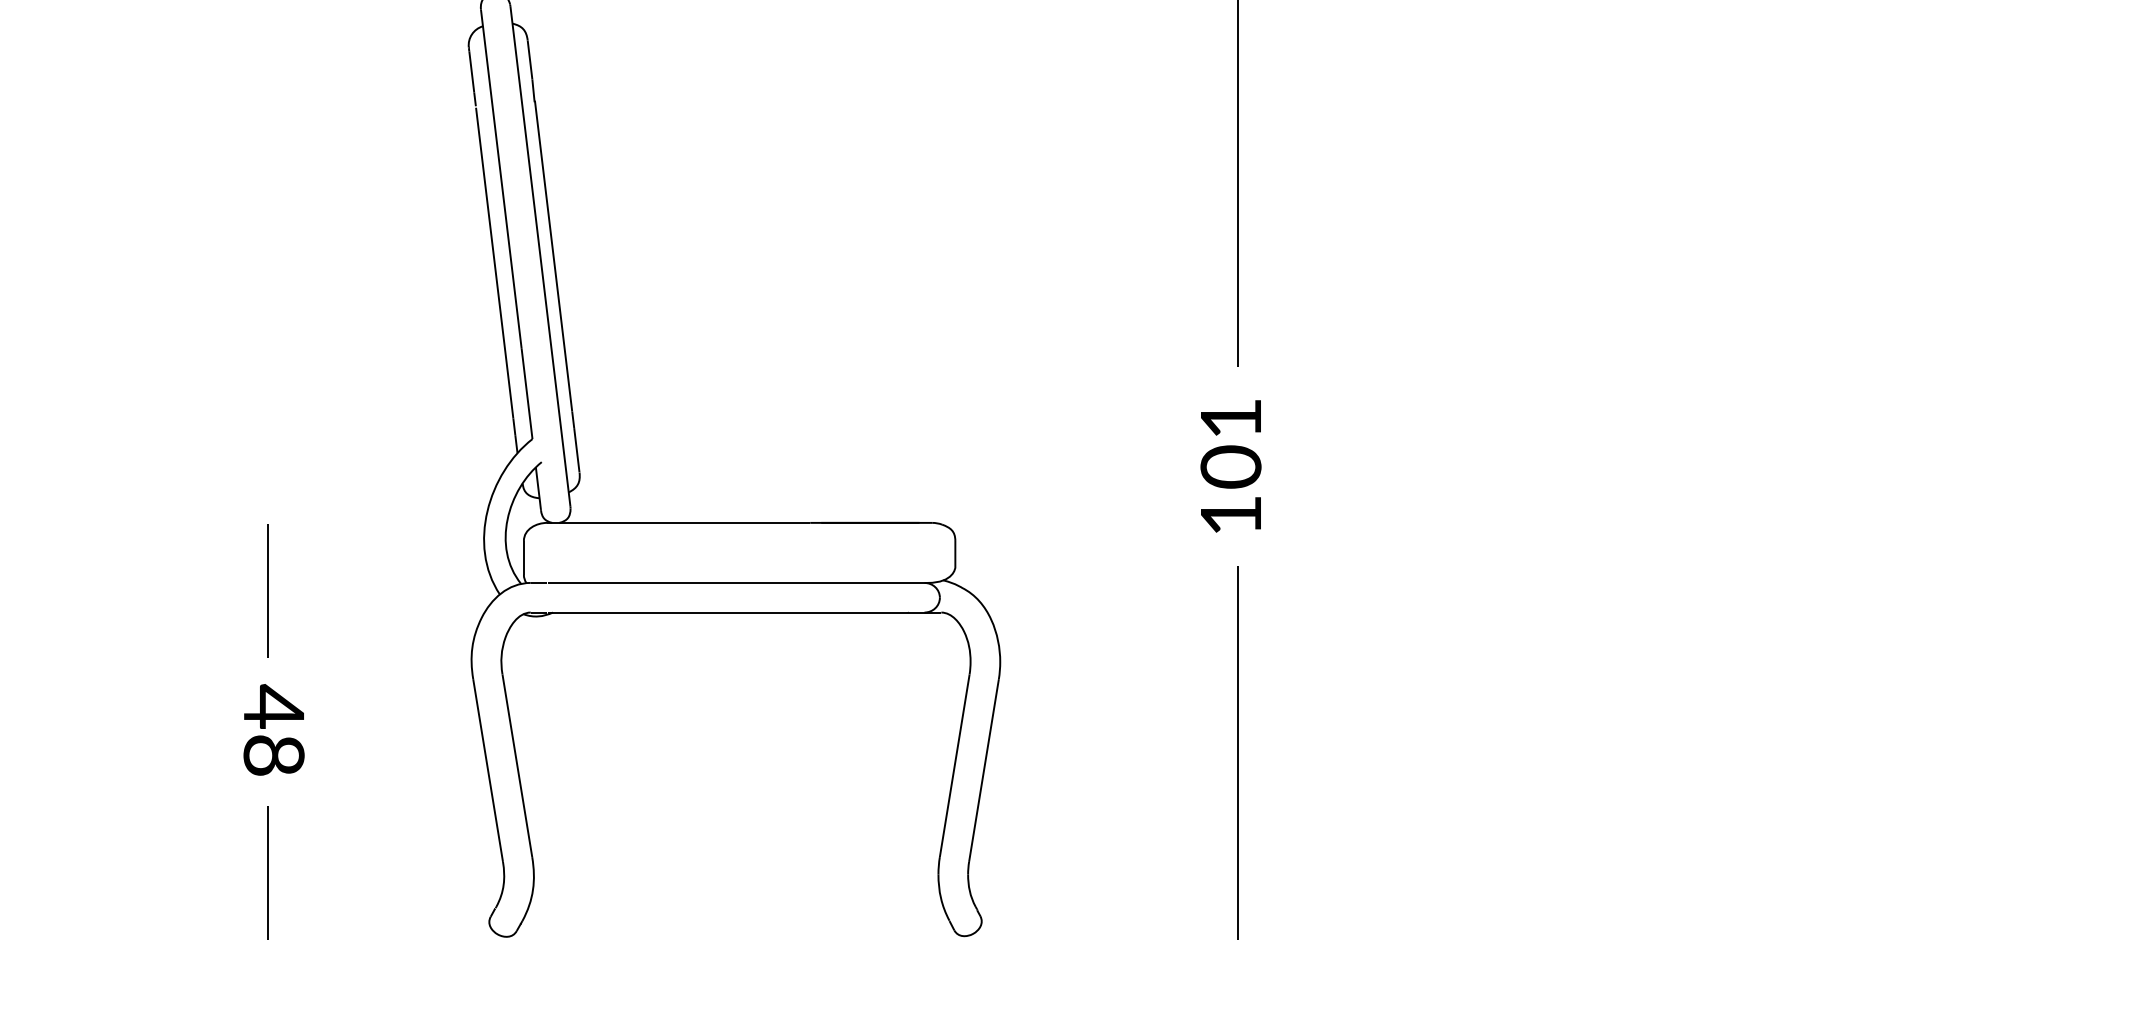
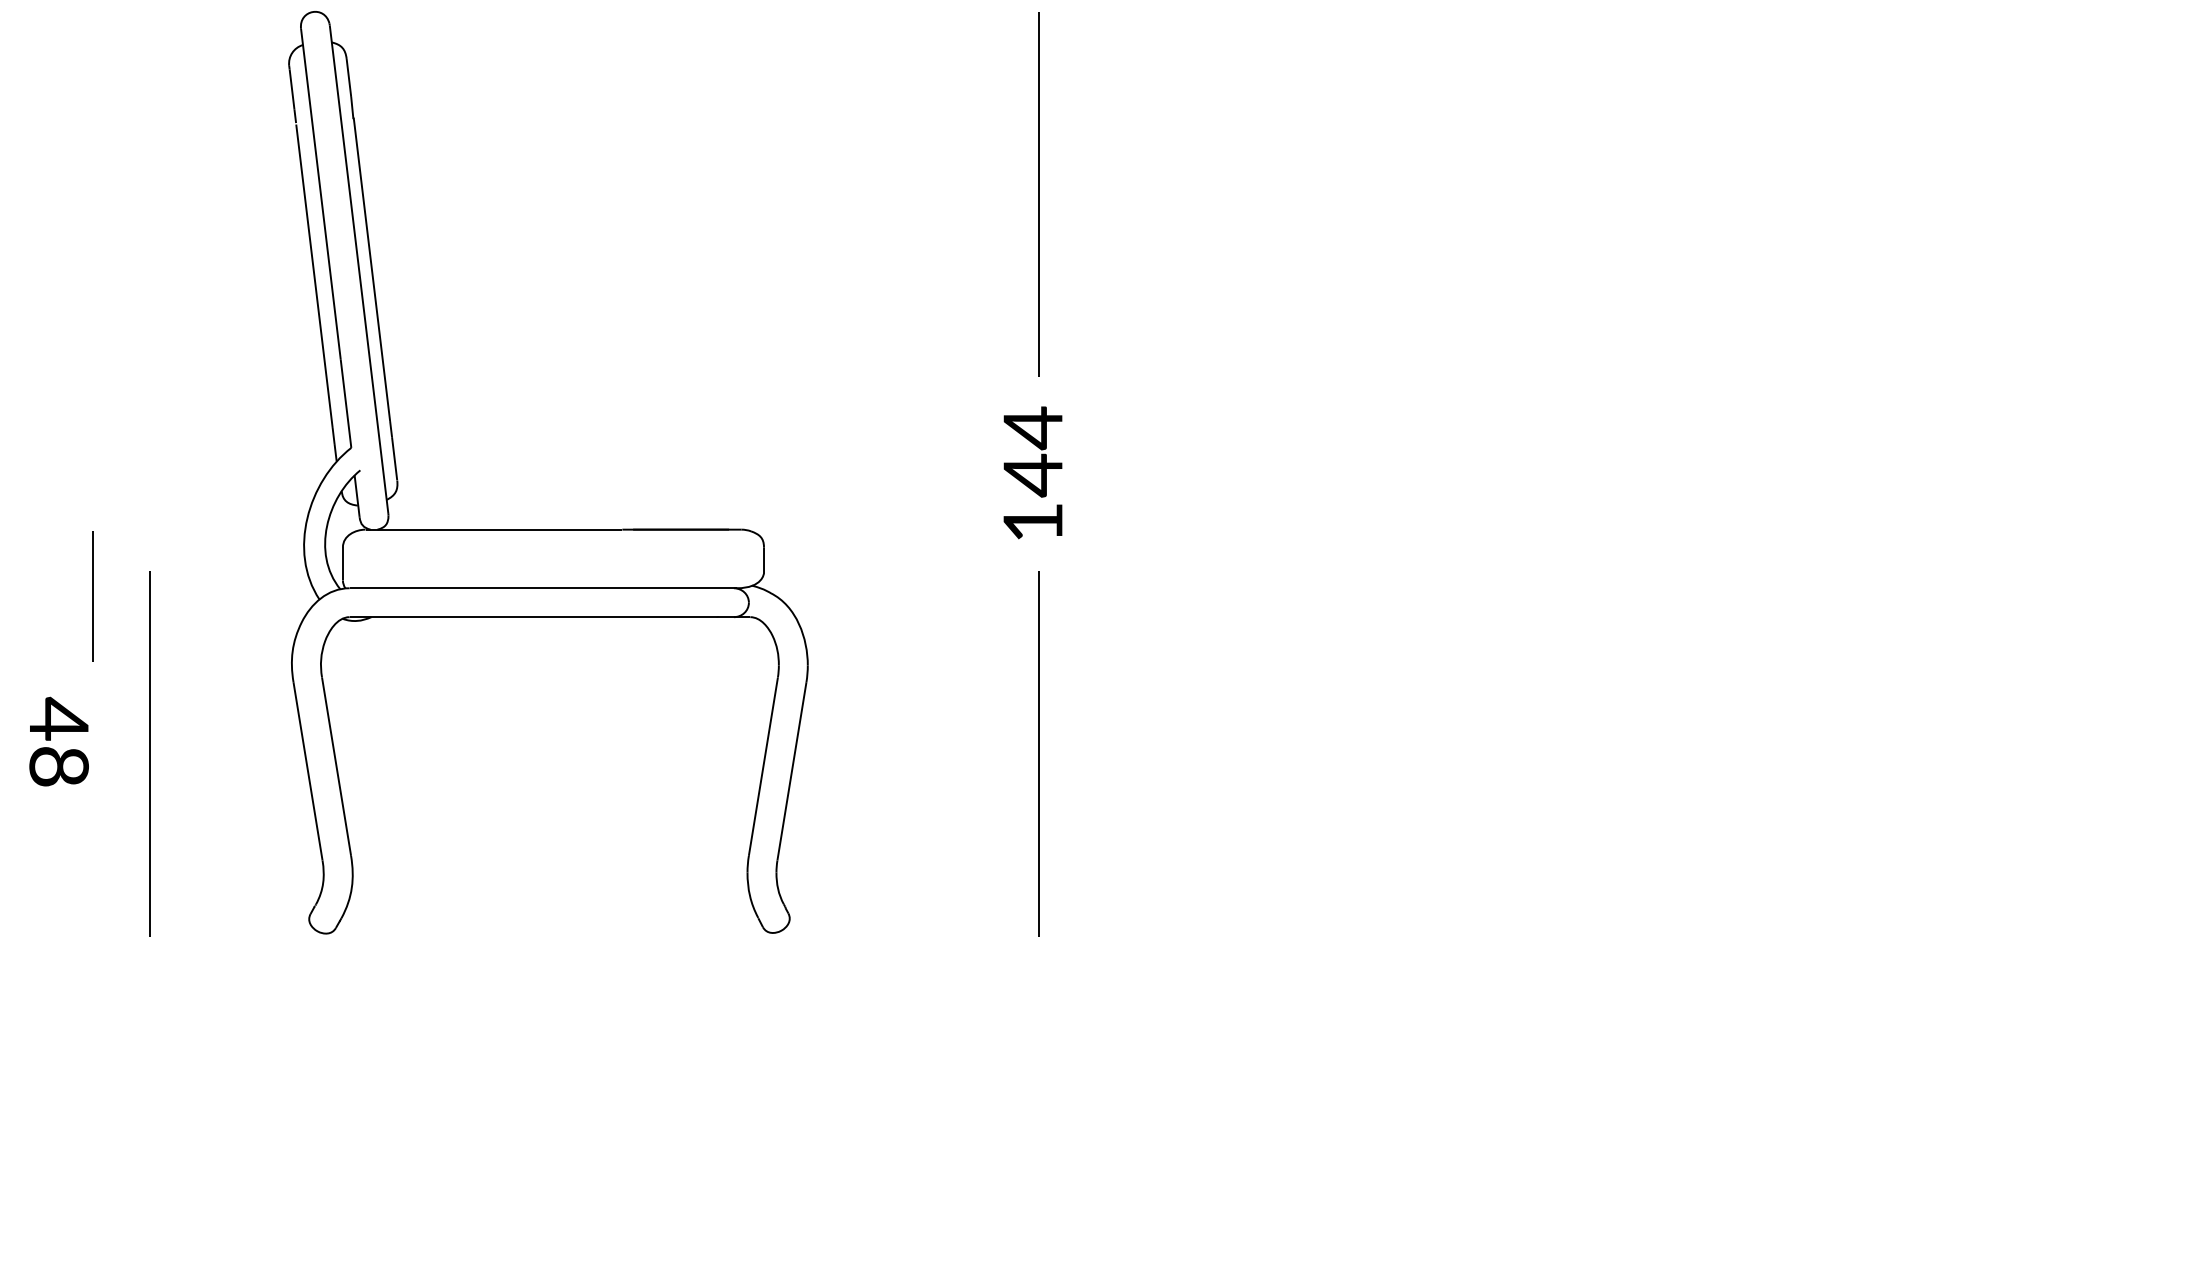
text: (1230, 442) -> (1032, 451), 101 -> 144
text: (273, 729) -> (58, 741), moved
line: (325, 752) -> (149, 753), added
line: (267, 873) -> (92, 871), removed

